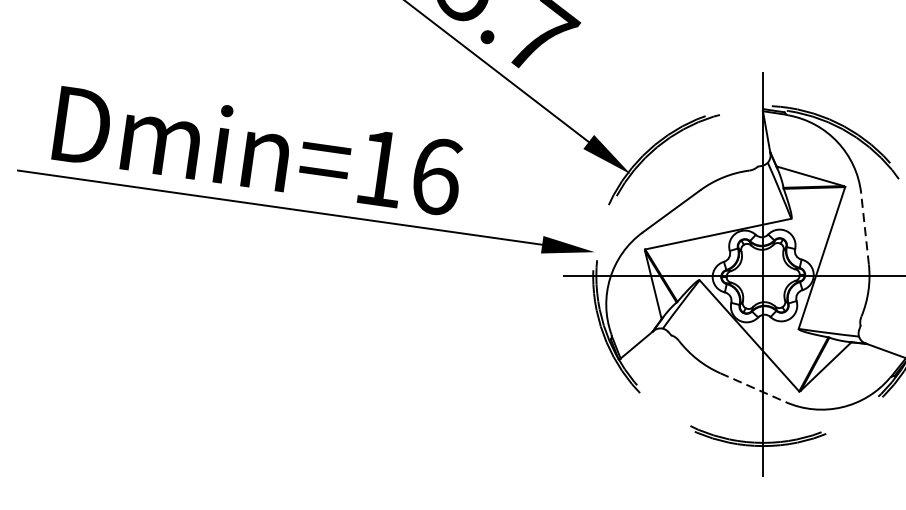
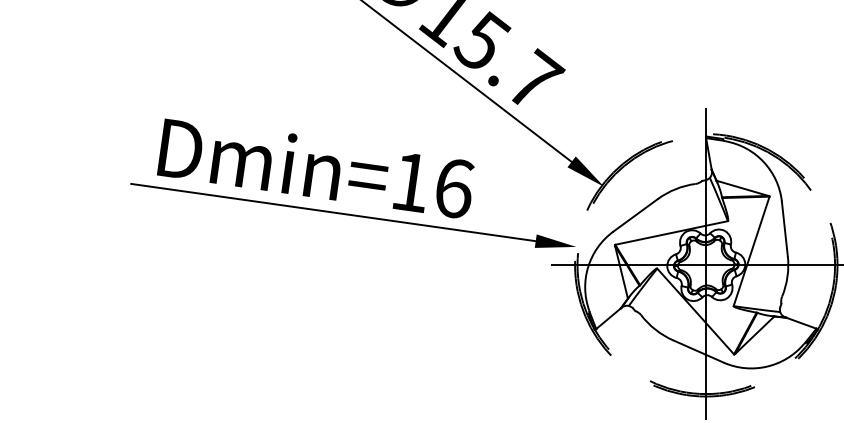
line: (864, 229) -> (784, 229), dashed -> solid
line: (753, 387) -> (698, 351), dashed -> solid

